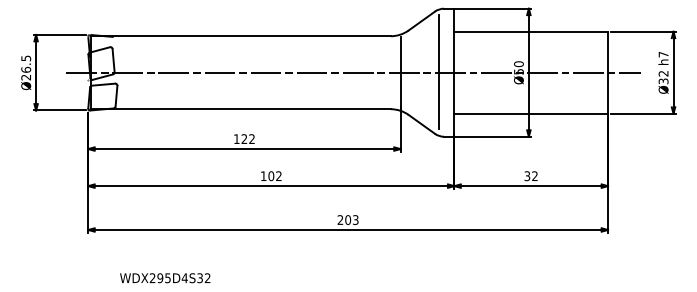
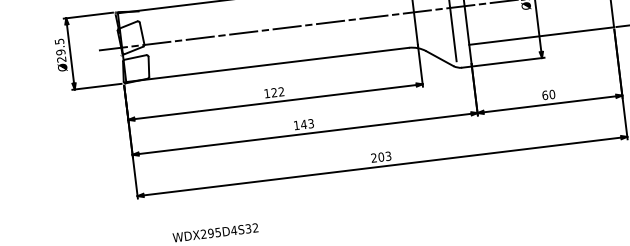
text: (26, 69) -> (61, 51), Ø26.5 -> Ø29.5
text: (274, 176) -> (306, 124), 102 -> 143
text: (530, 176) -> (548, 95), 32 -> 60

